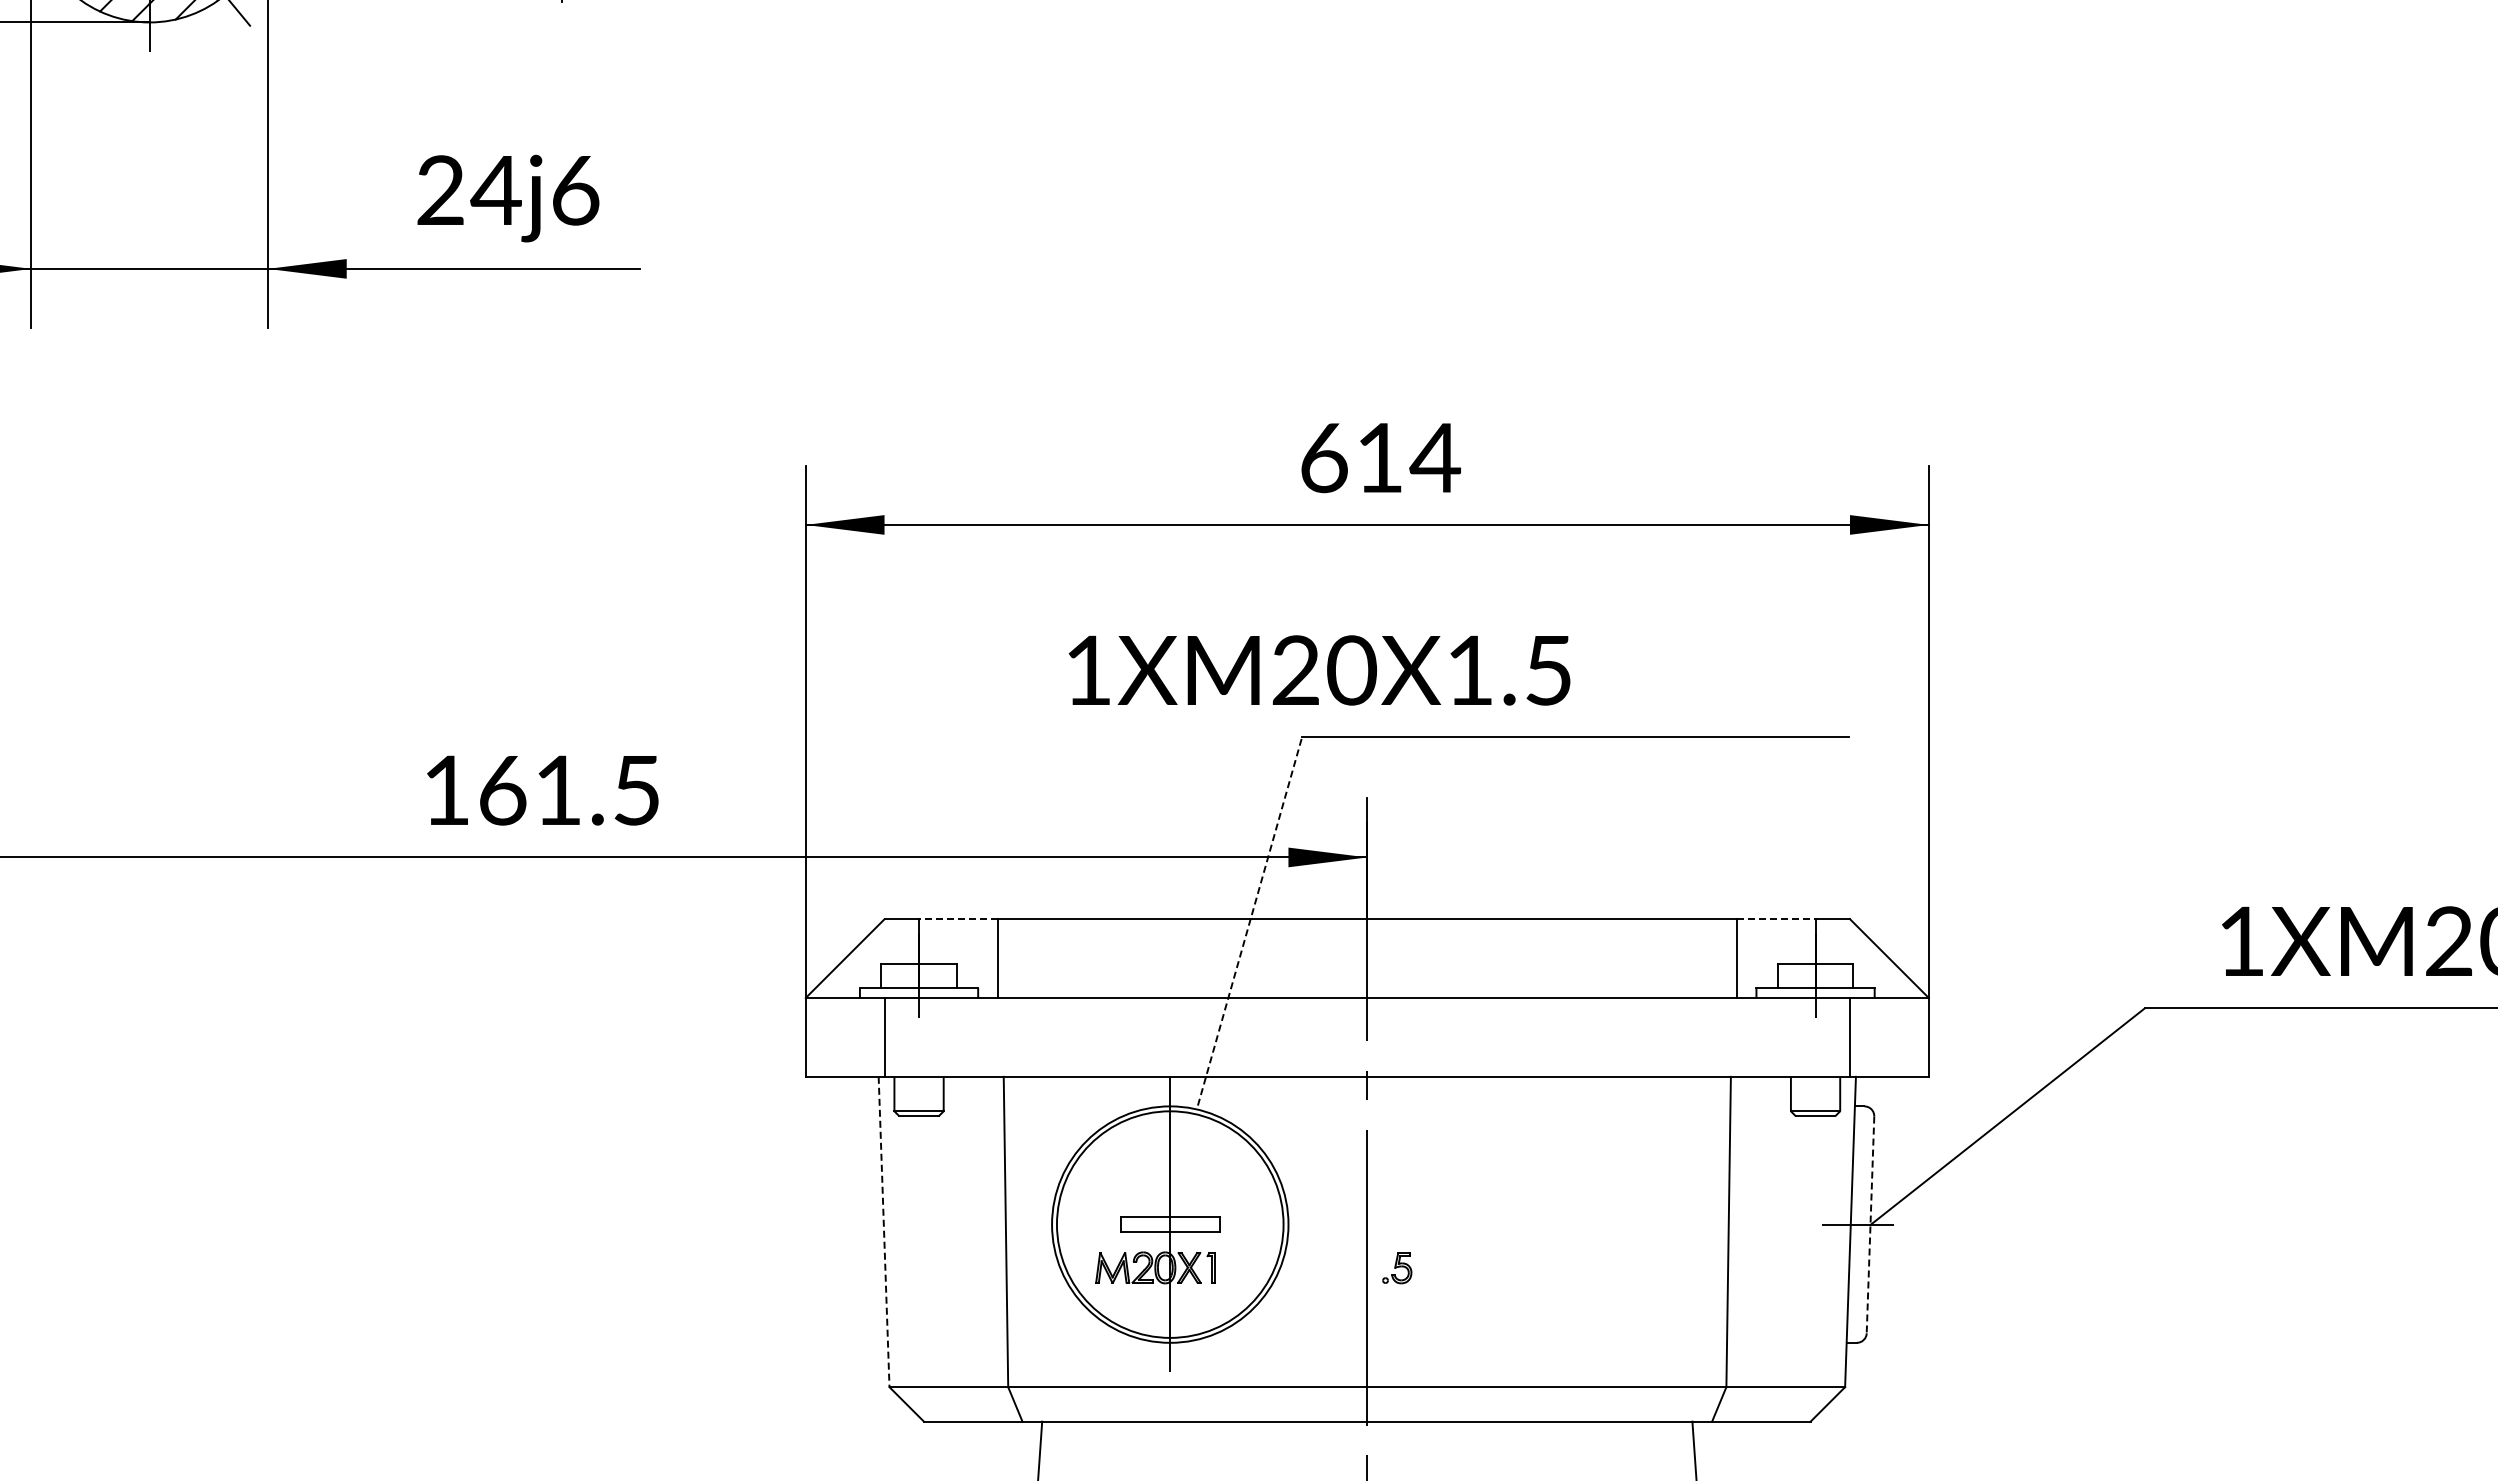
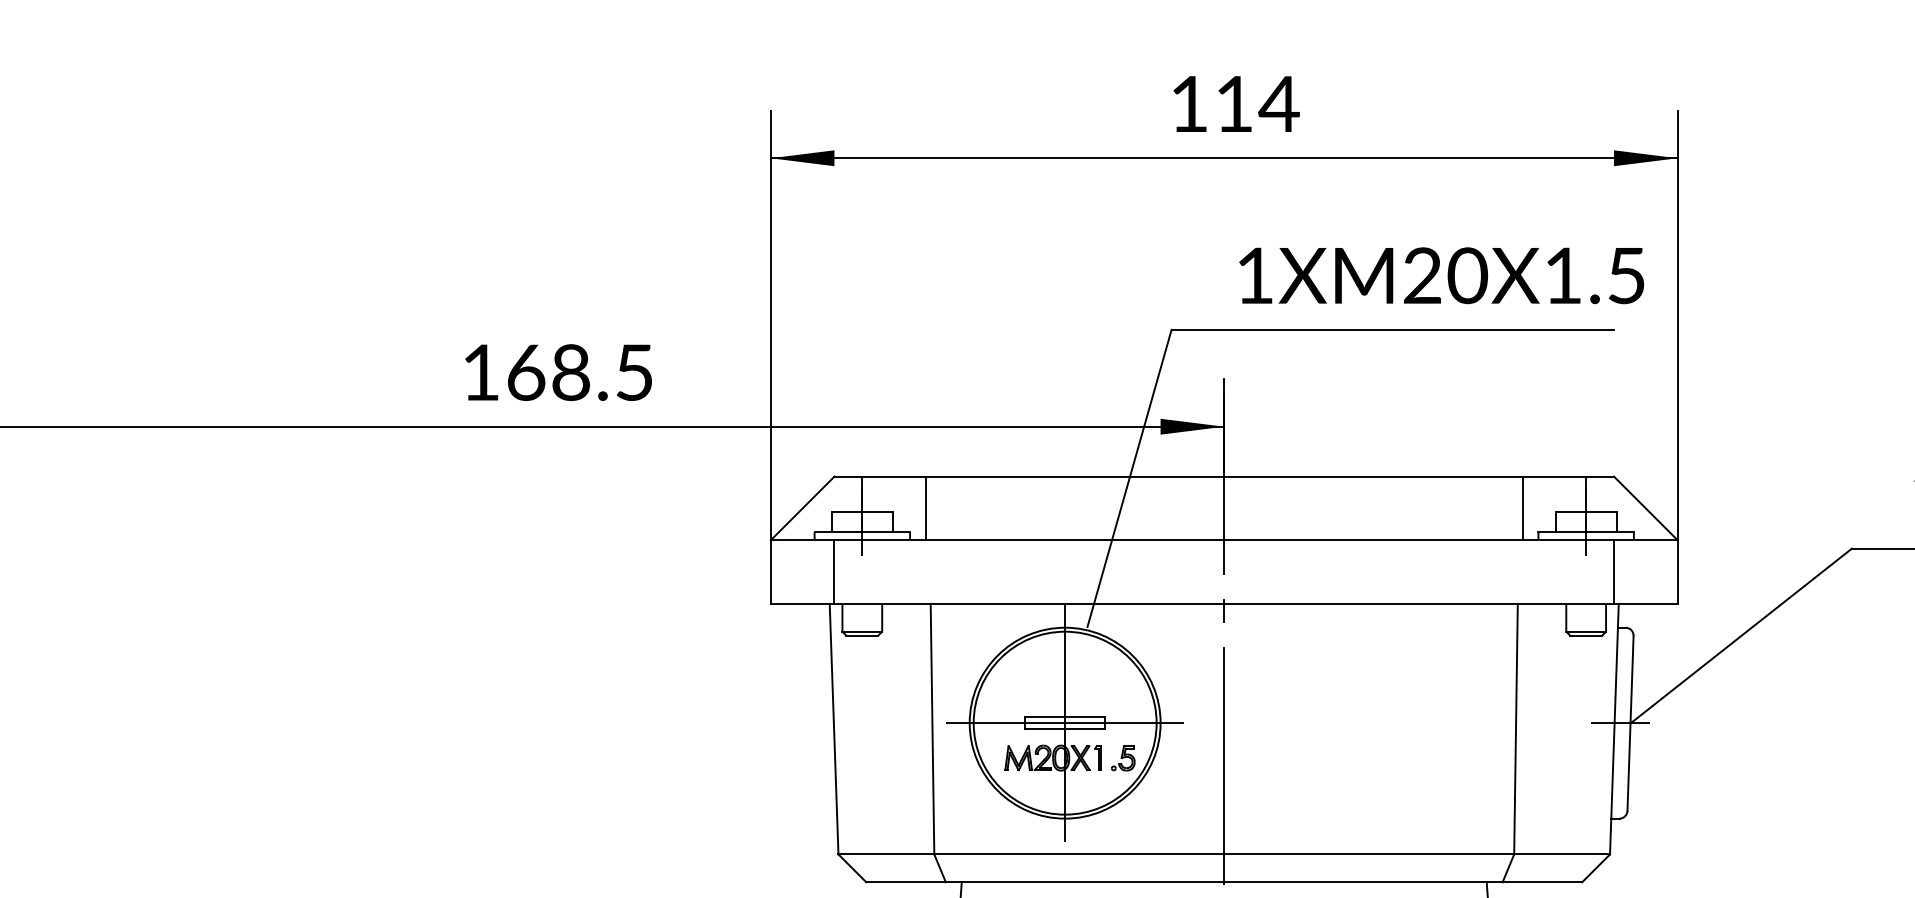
text: (1324, 458) -> (1189, 104), 614 -> 114
text: (1319, 670) -> (1441, 275), moved
text: (558, 790) -> (571, 372), 161.5 -> 168.5
line: (957, 919) -> (893, 476), dashed -> solid
line: (1776, 919) -> (1554, 476), dashed -> solid
line: (1250, 921) -> (1129, 478), dashed -> solid
line: (1170, 1224) -> (1065, 723), added
line: (1870, 1225) -> (1630, 723), dashed -> solid
line: (884, 1232) -> (834, 729), dashed -> solid
part: (1397, 1268) -> (1123, 758), moved

